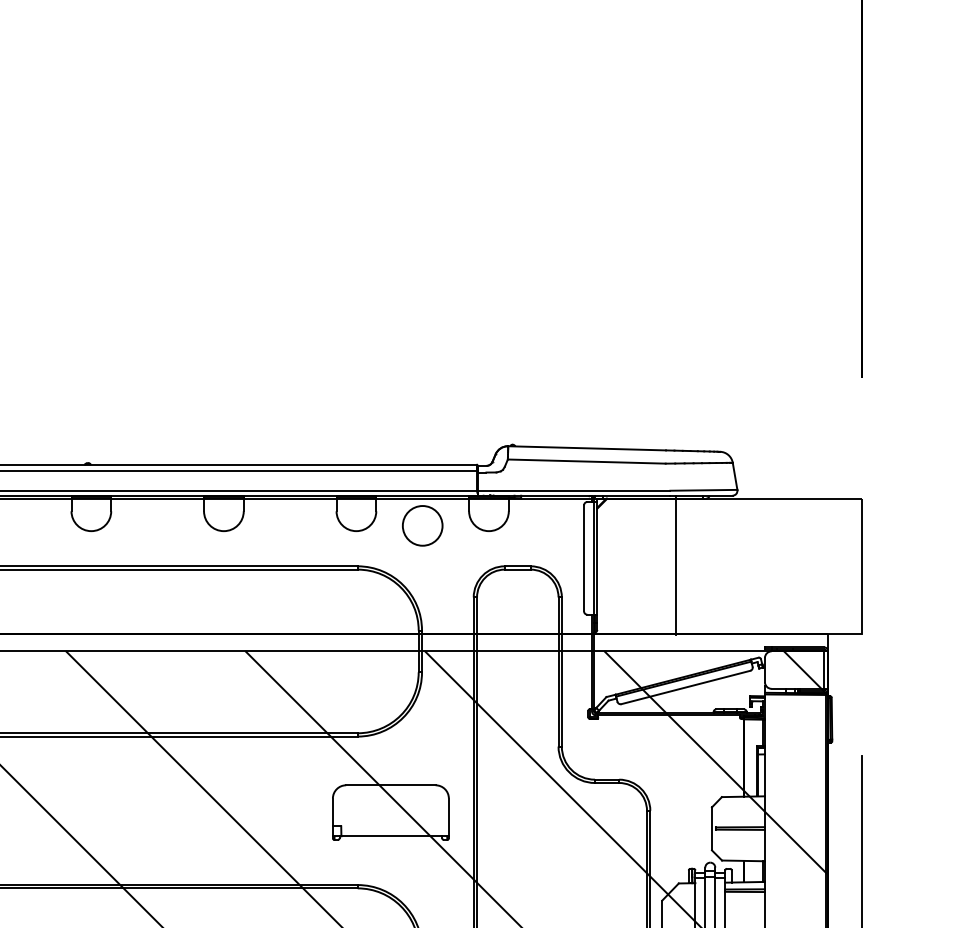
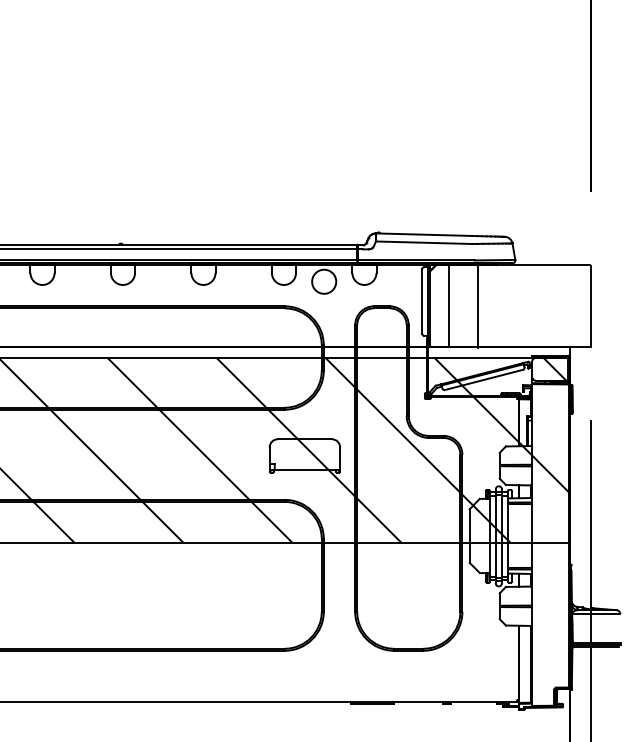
line: (629, 566) -> (449, 306), added

